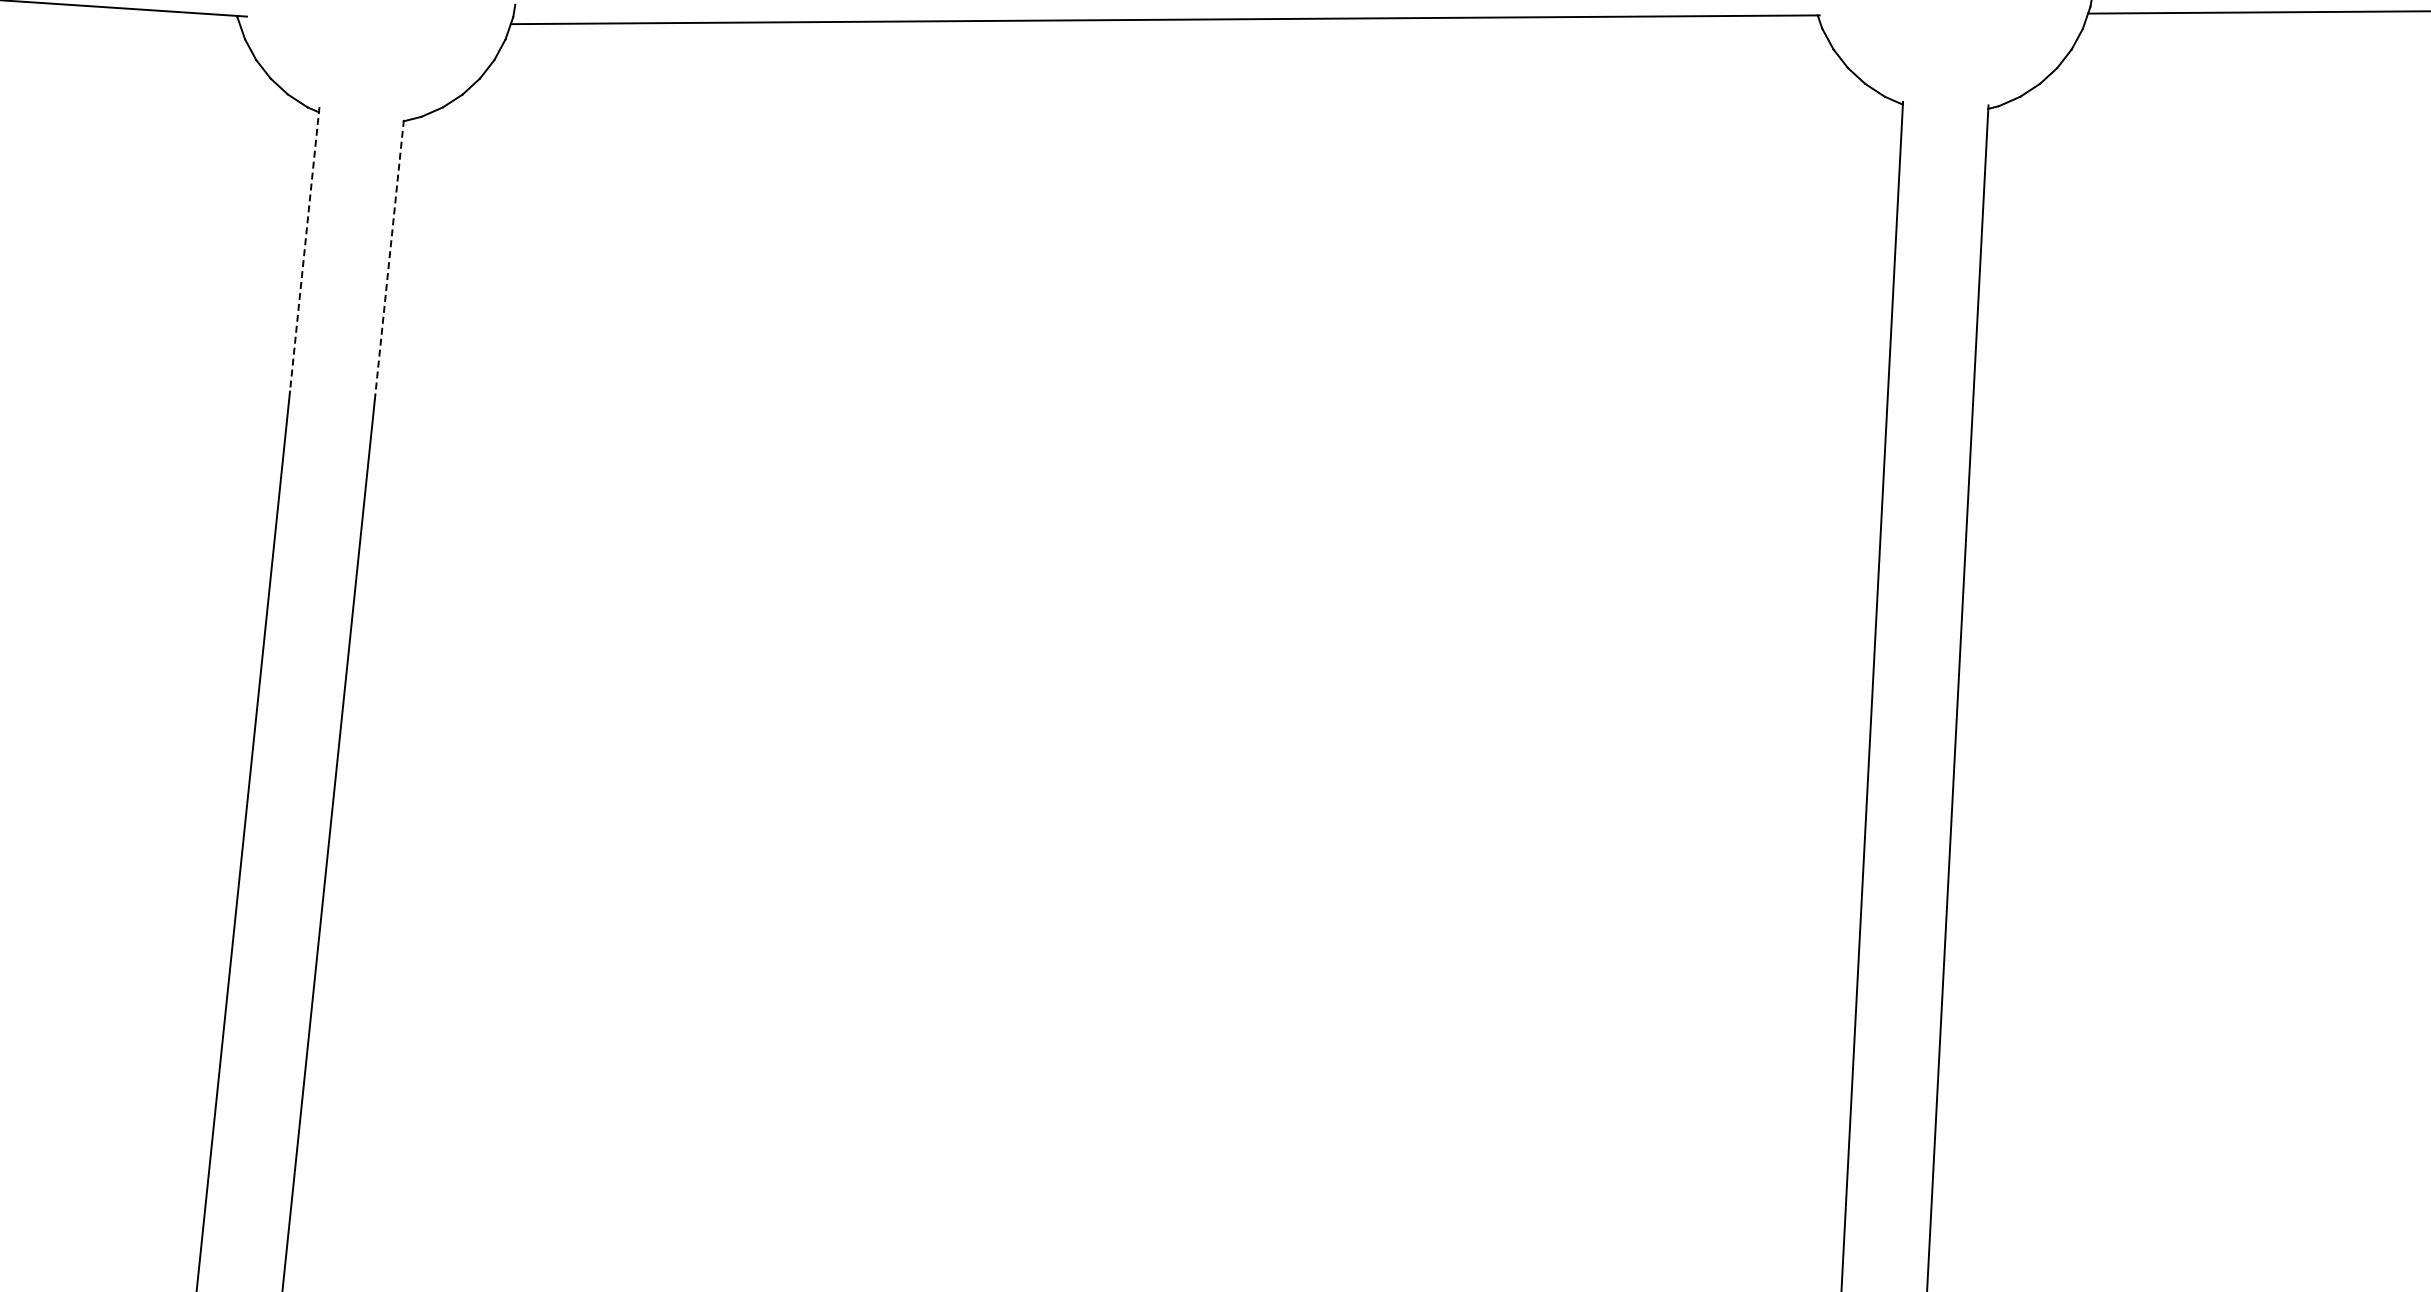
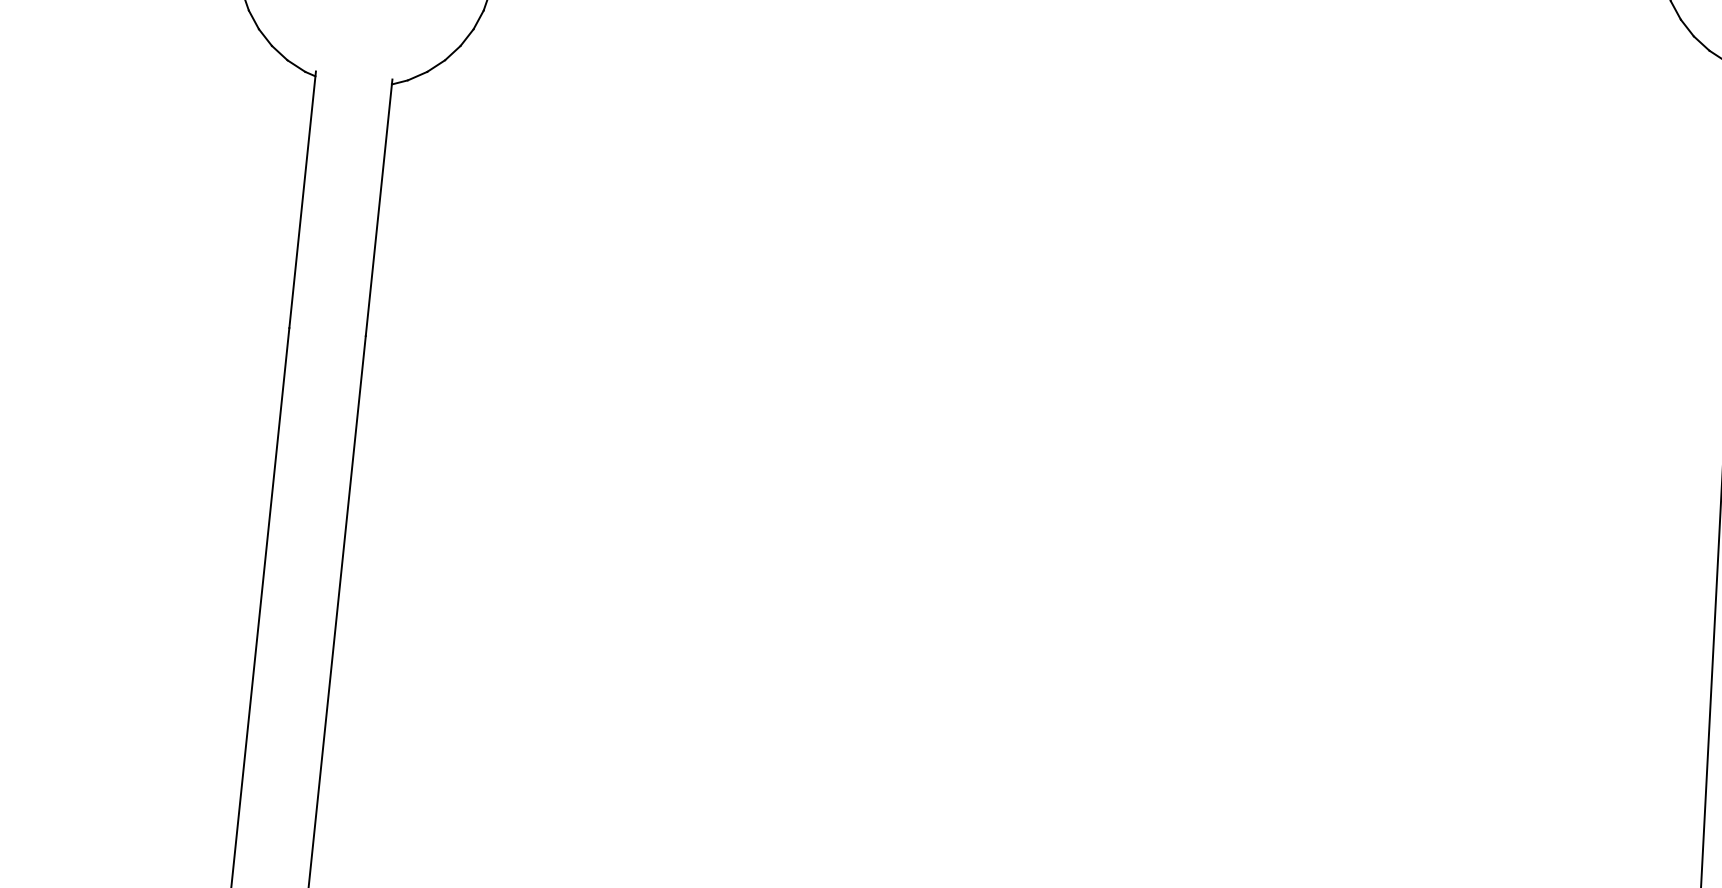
line: (304, 249) -> (302, 200), dashed -> solid
line: (389, 257) -> (379, 207), dashed -> solid

